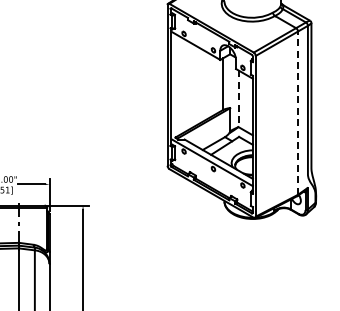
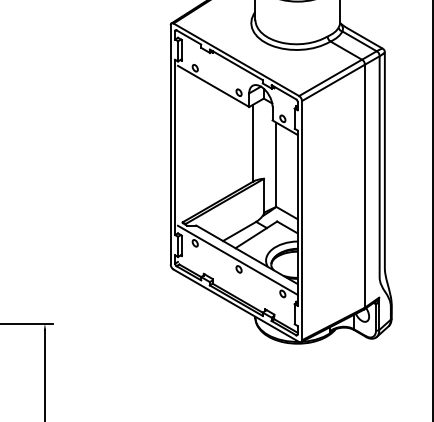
line: (238, 99) -> (276, 165), dashed -> solid
line: (298, 113) -> (365, 186), dashed -> solid

